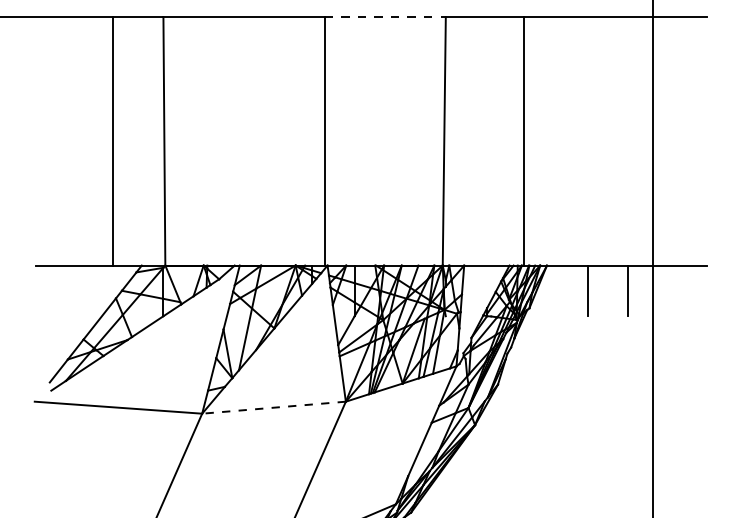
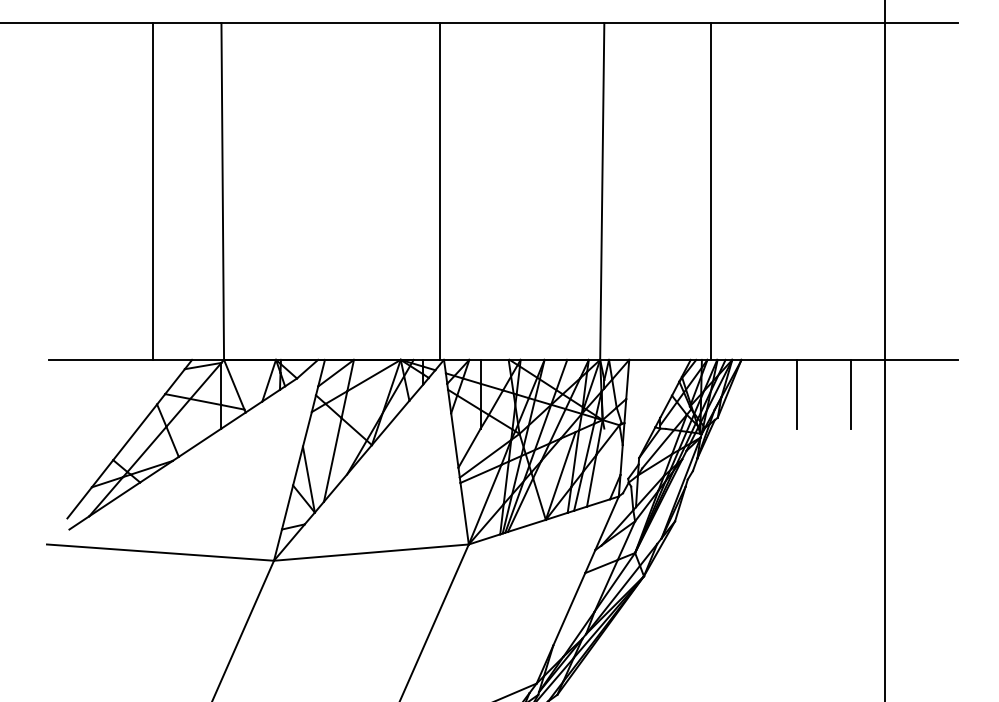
line: (385, 17) -> (522, 23), dashed -> solid
line: (273, 407) -> (370, 552), dashed -> solid

